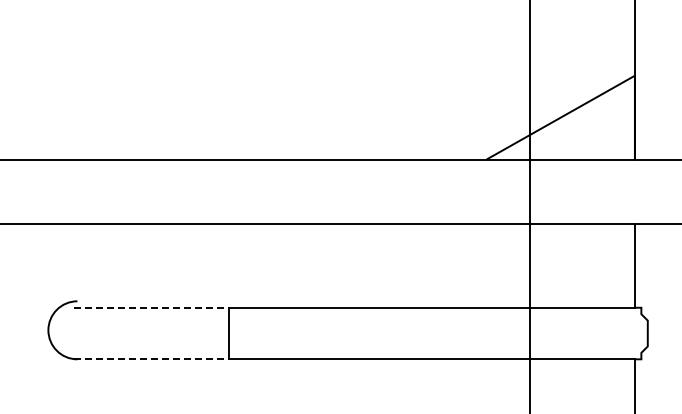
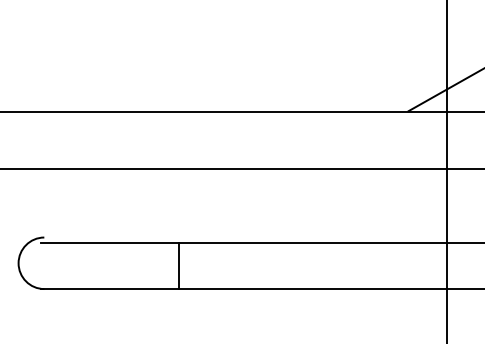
line: (152, 307) -> (111, 243), dashed -> solid
line: (152, 359) -> (111, 289), dashed -> solid

